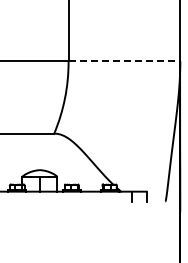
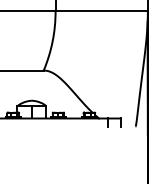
line: (124, 61) -> (101, 10), dashed -> solid

